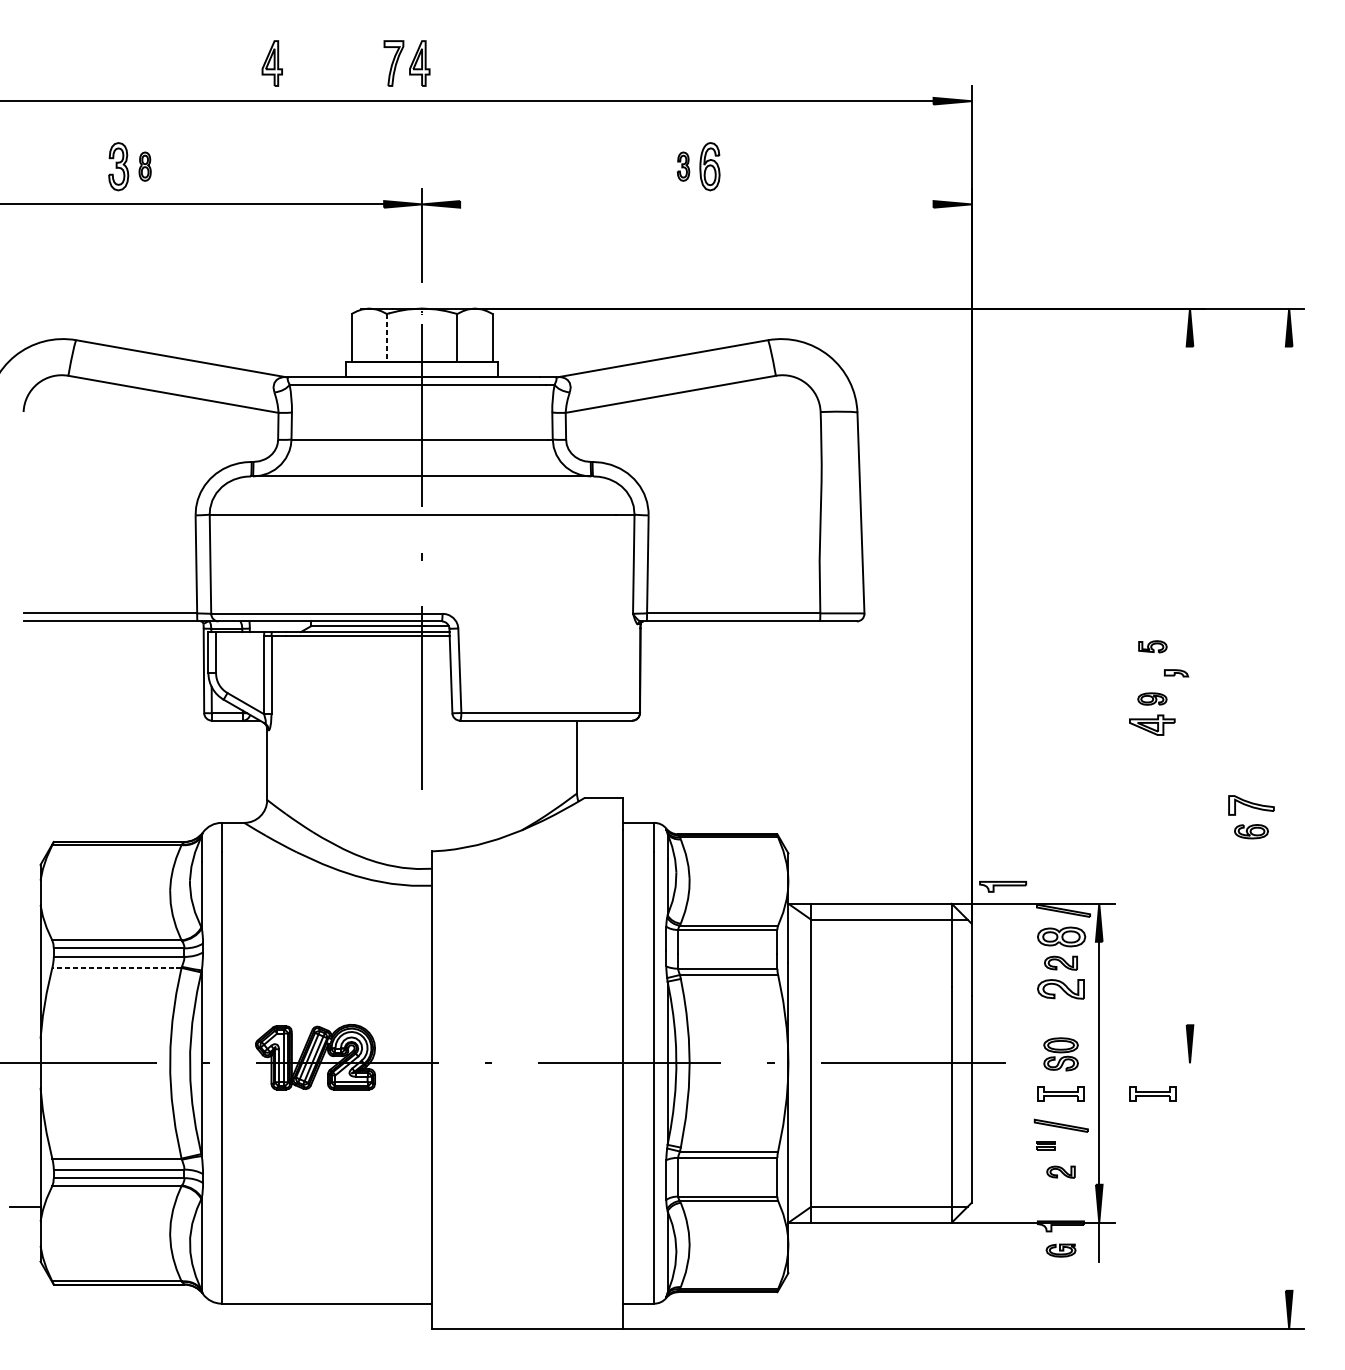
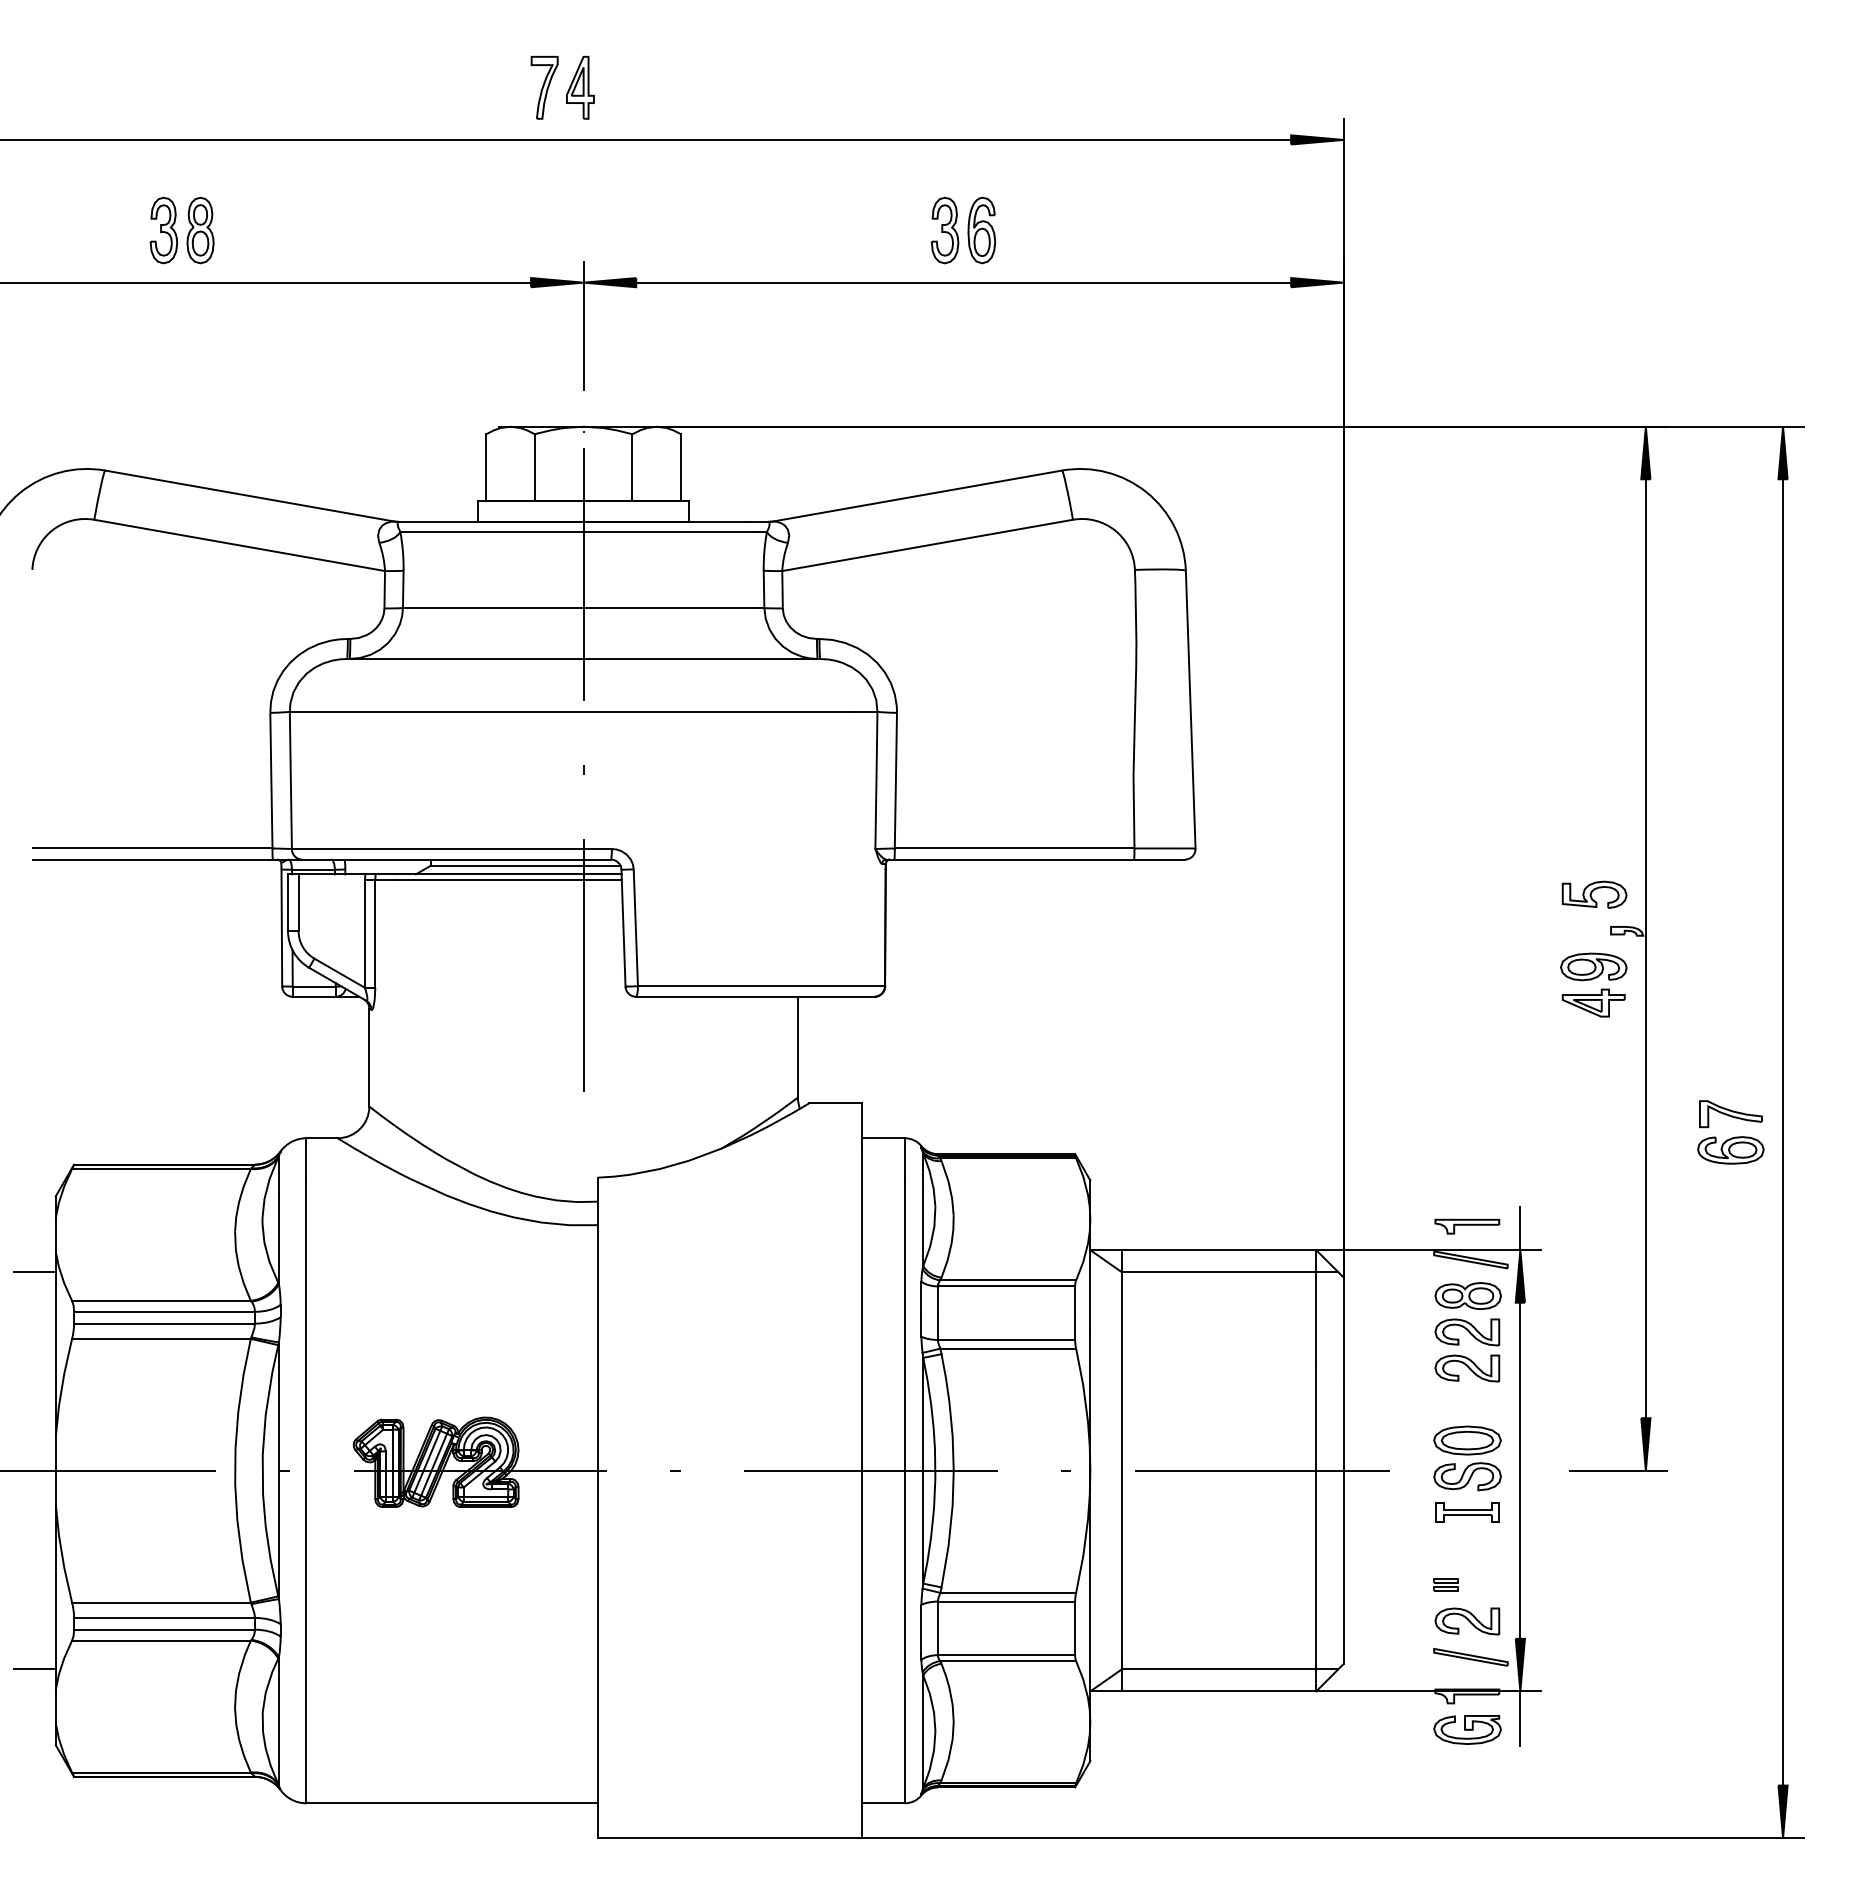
part: (272, 63) -> (376, 87), removed
part: (145, 166) -> (200, 230), size x1.67
part: (683, 166) -> (945, 230), size x1.67
line: (696, 204) -> (963, 282), added
line: (386, 338) -> (534, 467), dashed -> solid
part: (1152, 646) -> (1594, 894), size x1.67
line: (1189, 685) -> (1645, 948), added
part: (1152, 698) -> (1593, 966), size x1.67
line: (1289, 818) -> (1783, 1132), added
part: (1251, 831) -> (1730, 1150), size x1.43
part: (1003, 886) -> (1467, 1226), moved
line: (1099, 888) -> (1520, 1228), added
line: (25, 919) -> (34, 1272), added
part: (1061, 963) -> (1467, 1332), size x1.43
line: (116, 967) -> (160, 1338), dashed -> solid
part: (1061, 1054) -> (1467, 1458), size x1.43
line: (1170, 1063) -> (1618, 1470), added
part: (1152, 1093) -> (1594, 1512), removed
part: (1061, 1125) -> (1470, 1656), moved
part: (1061, 1172) -> (1467, 1621), size x1.67
part: (1061, 1250) -> (1467, 1729), size x1.67

